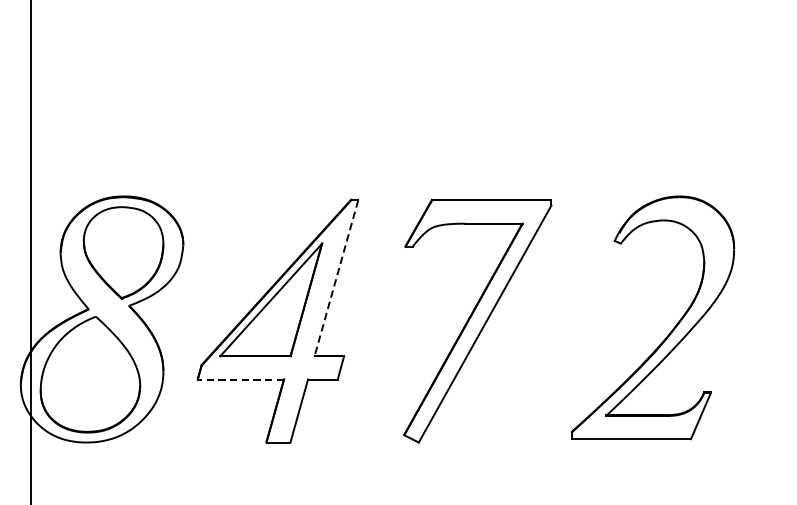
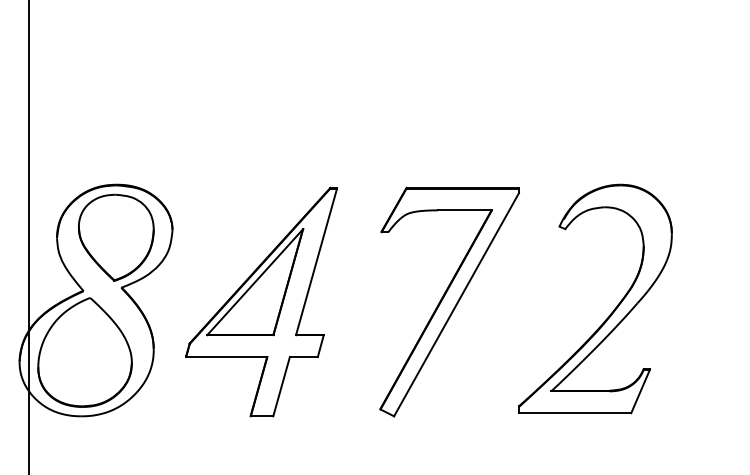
line: (336, 279) -> (316, 262), dashed -> solid
part: (668, 333) -> (610, 313), moved
line: (240, 380) -> (226, 357), dashed -> solid

